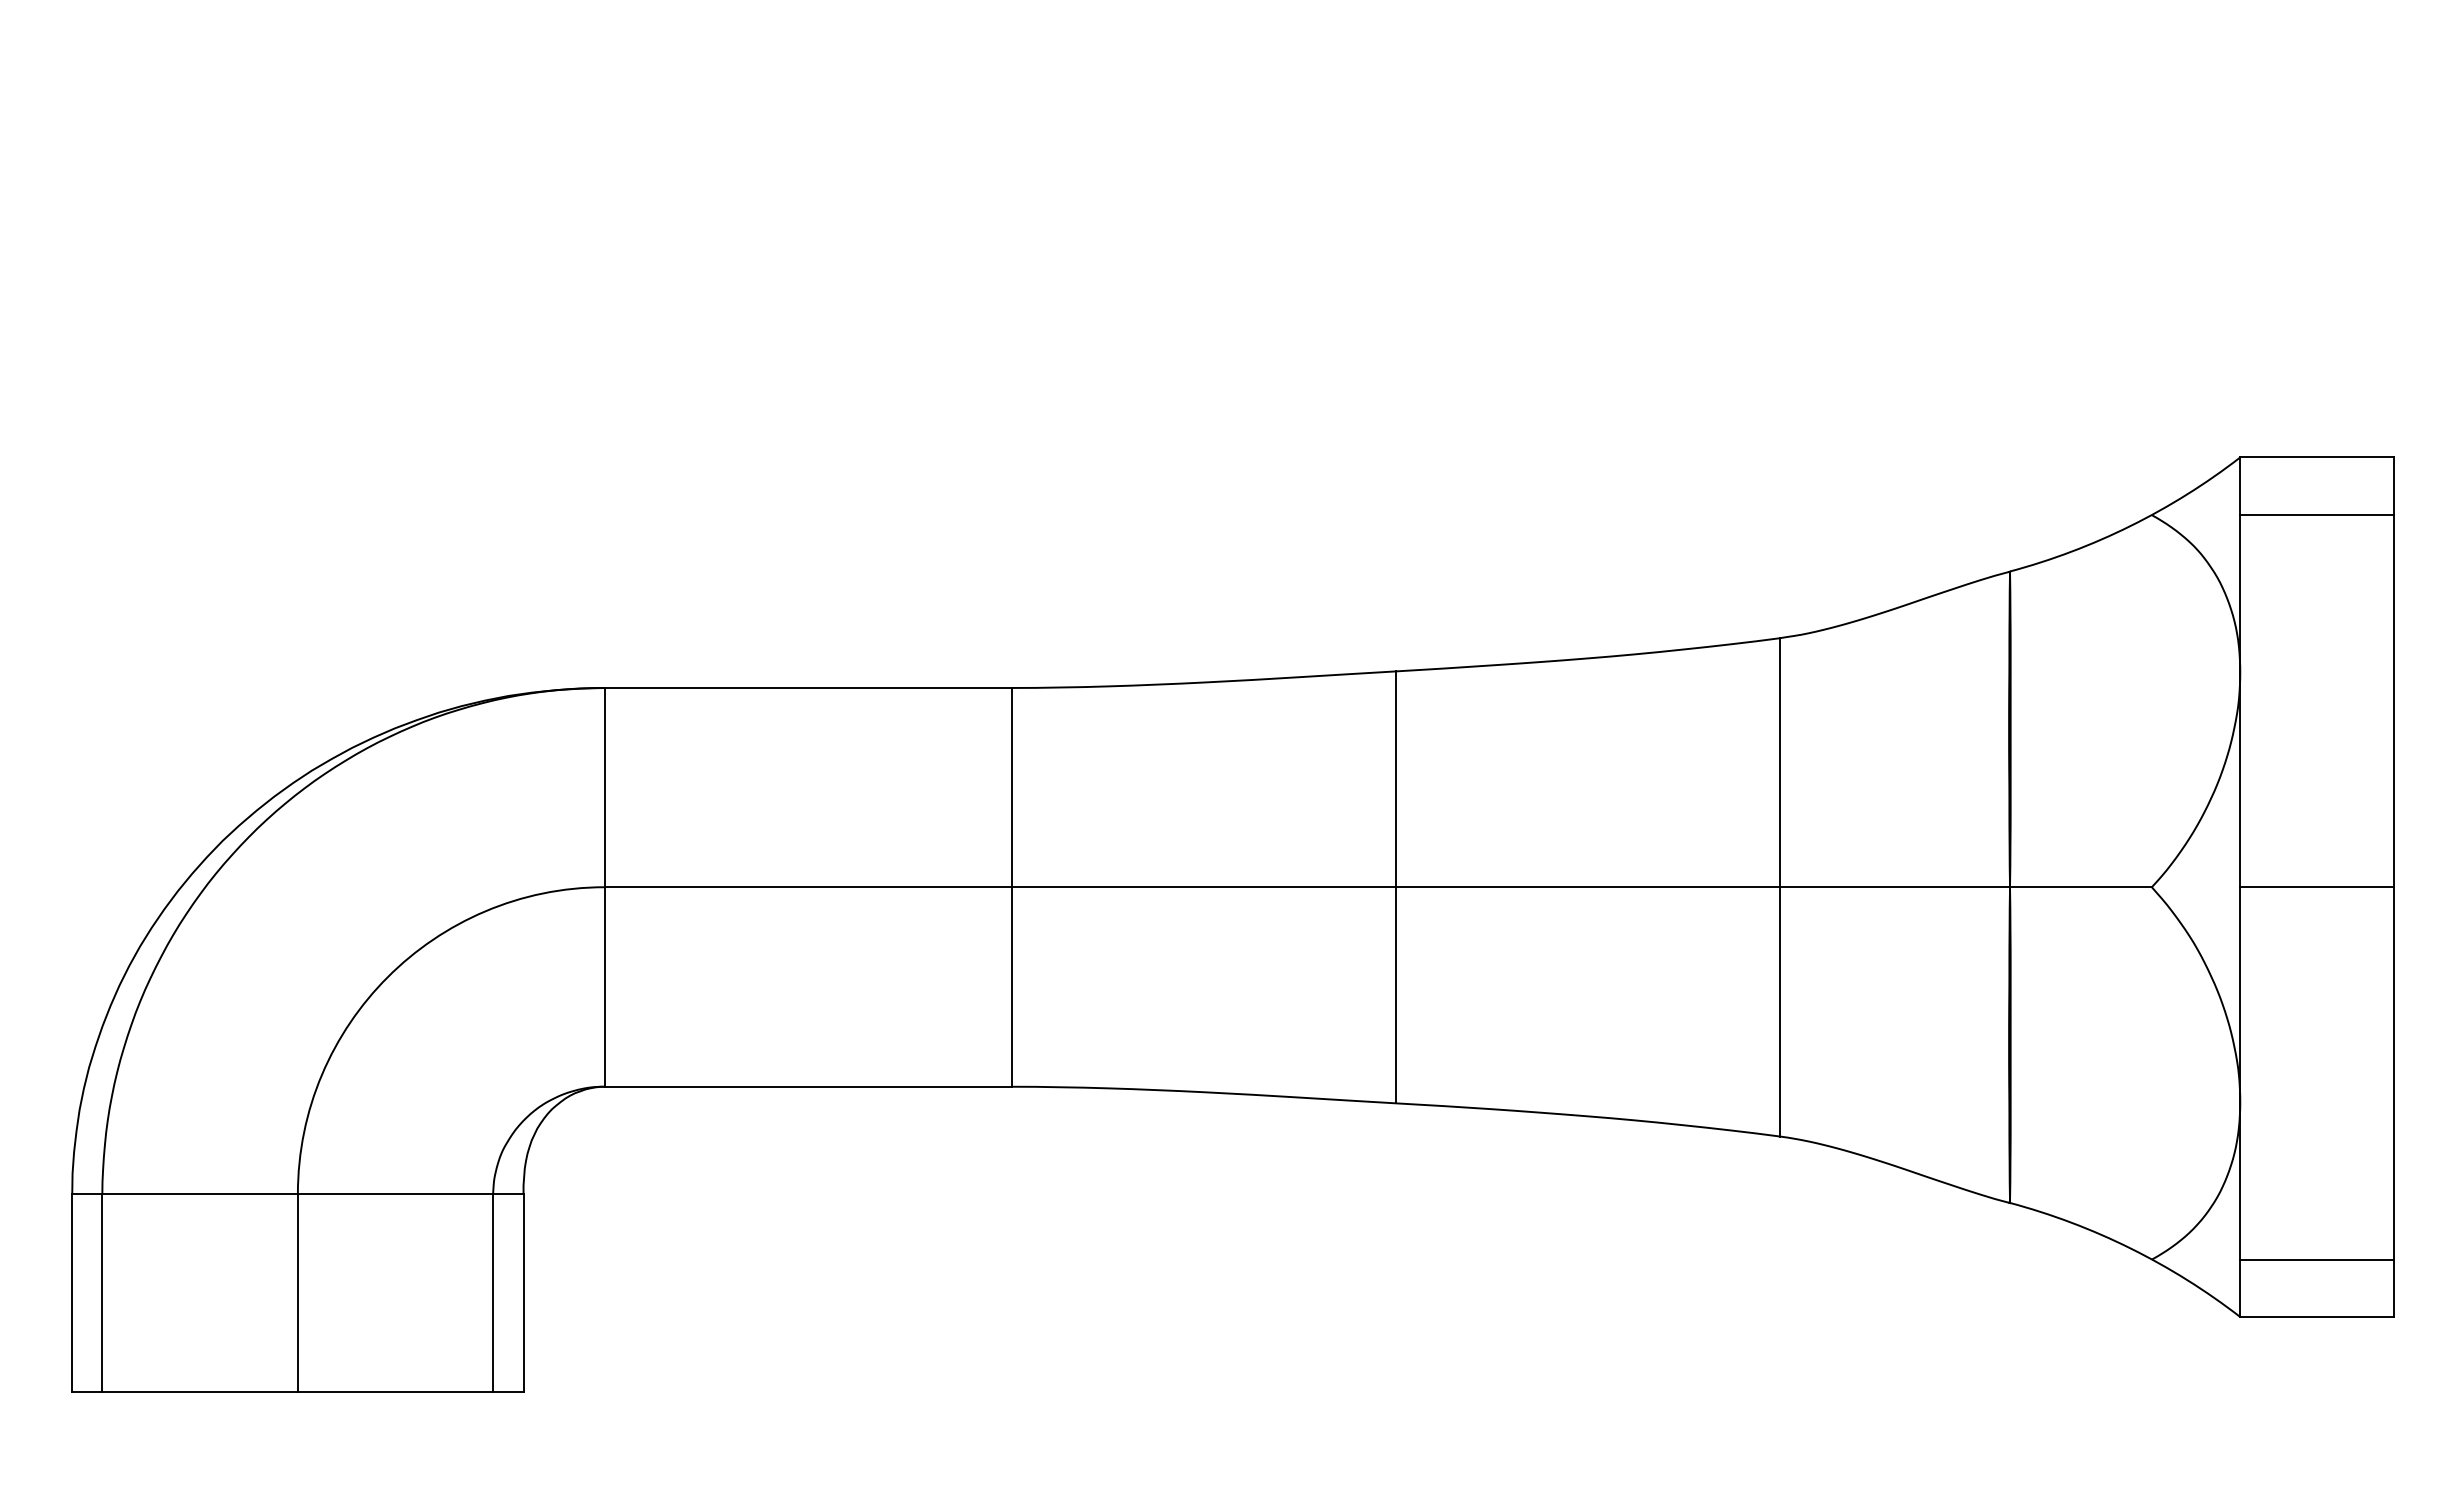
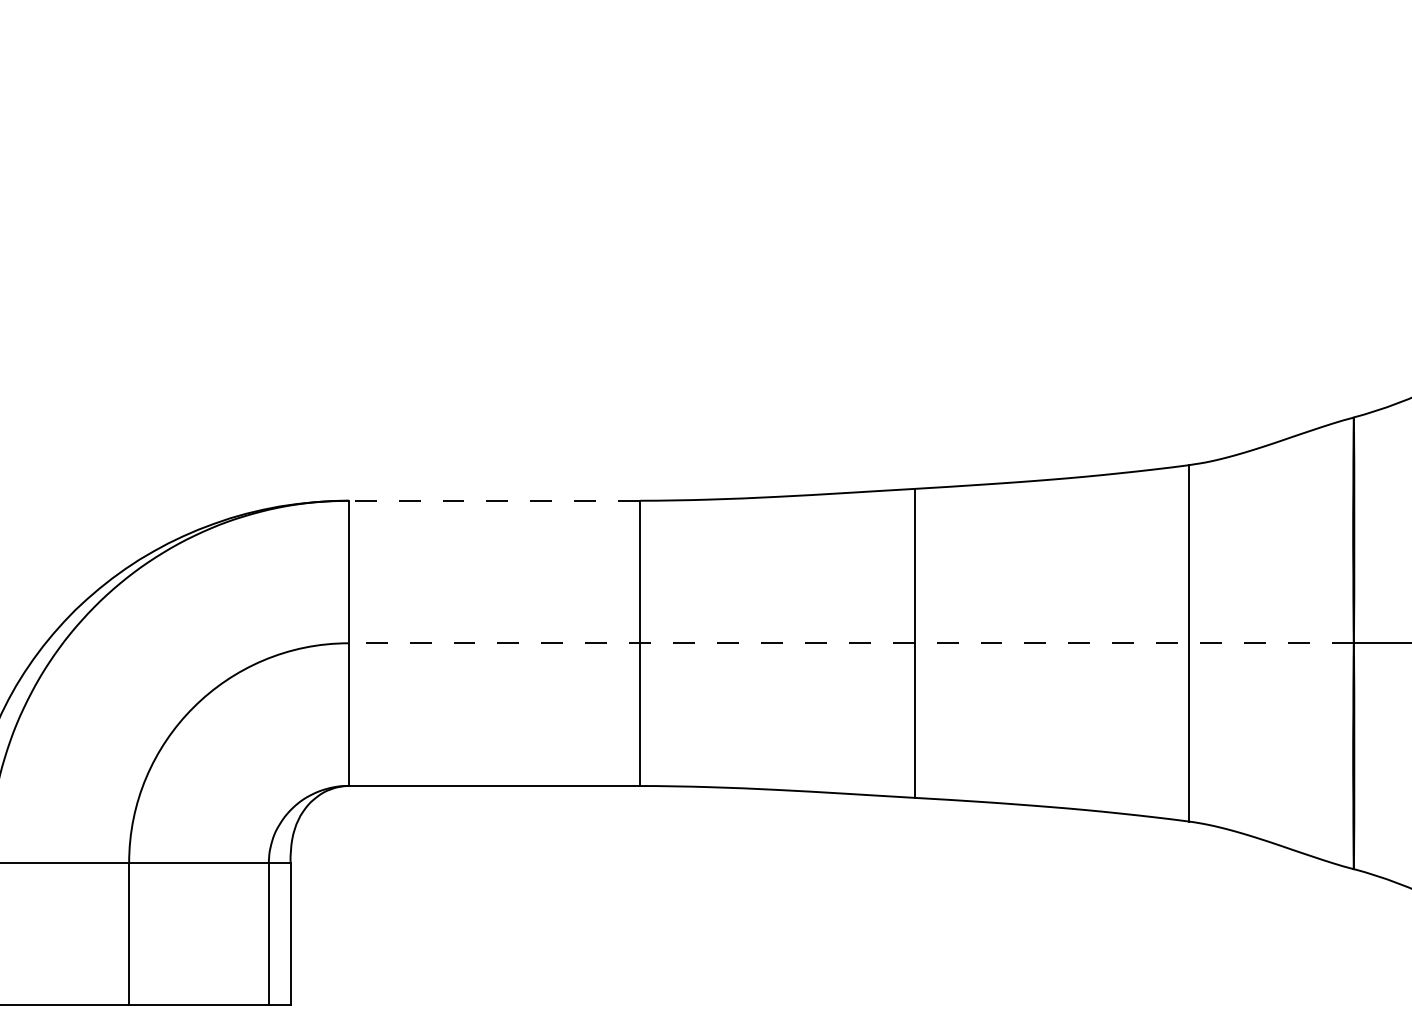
line: (808, 687) -> (494, 500), solid -> dashed
line: (1307, 887) -> (851, 643), solid -> dashed

